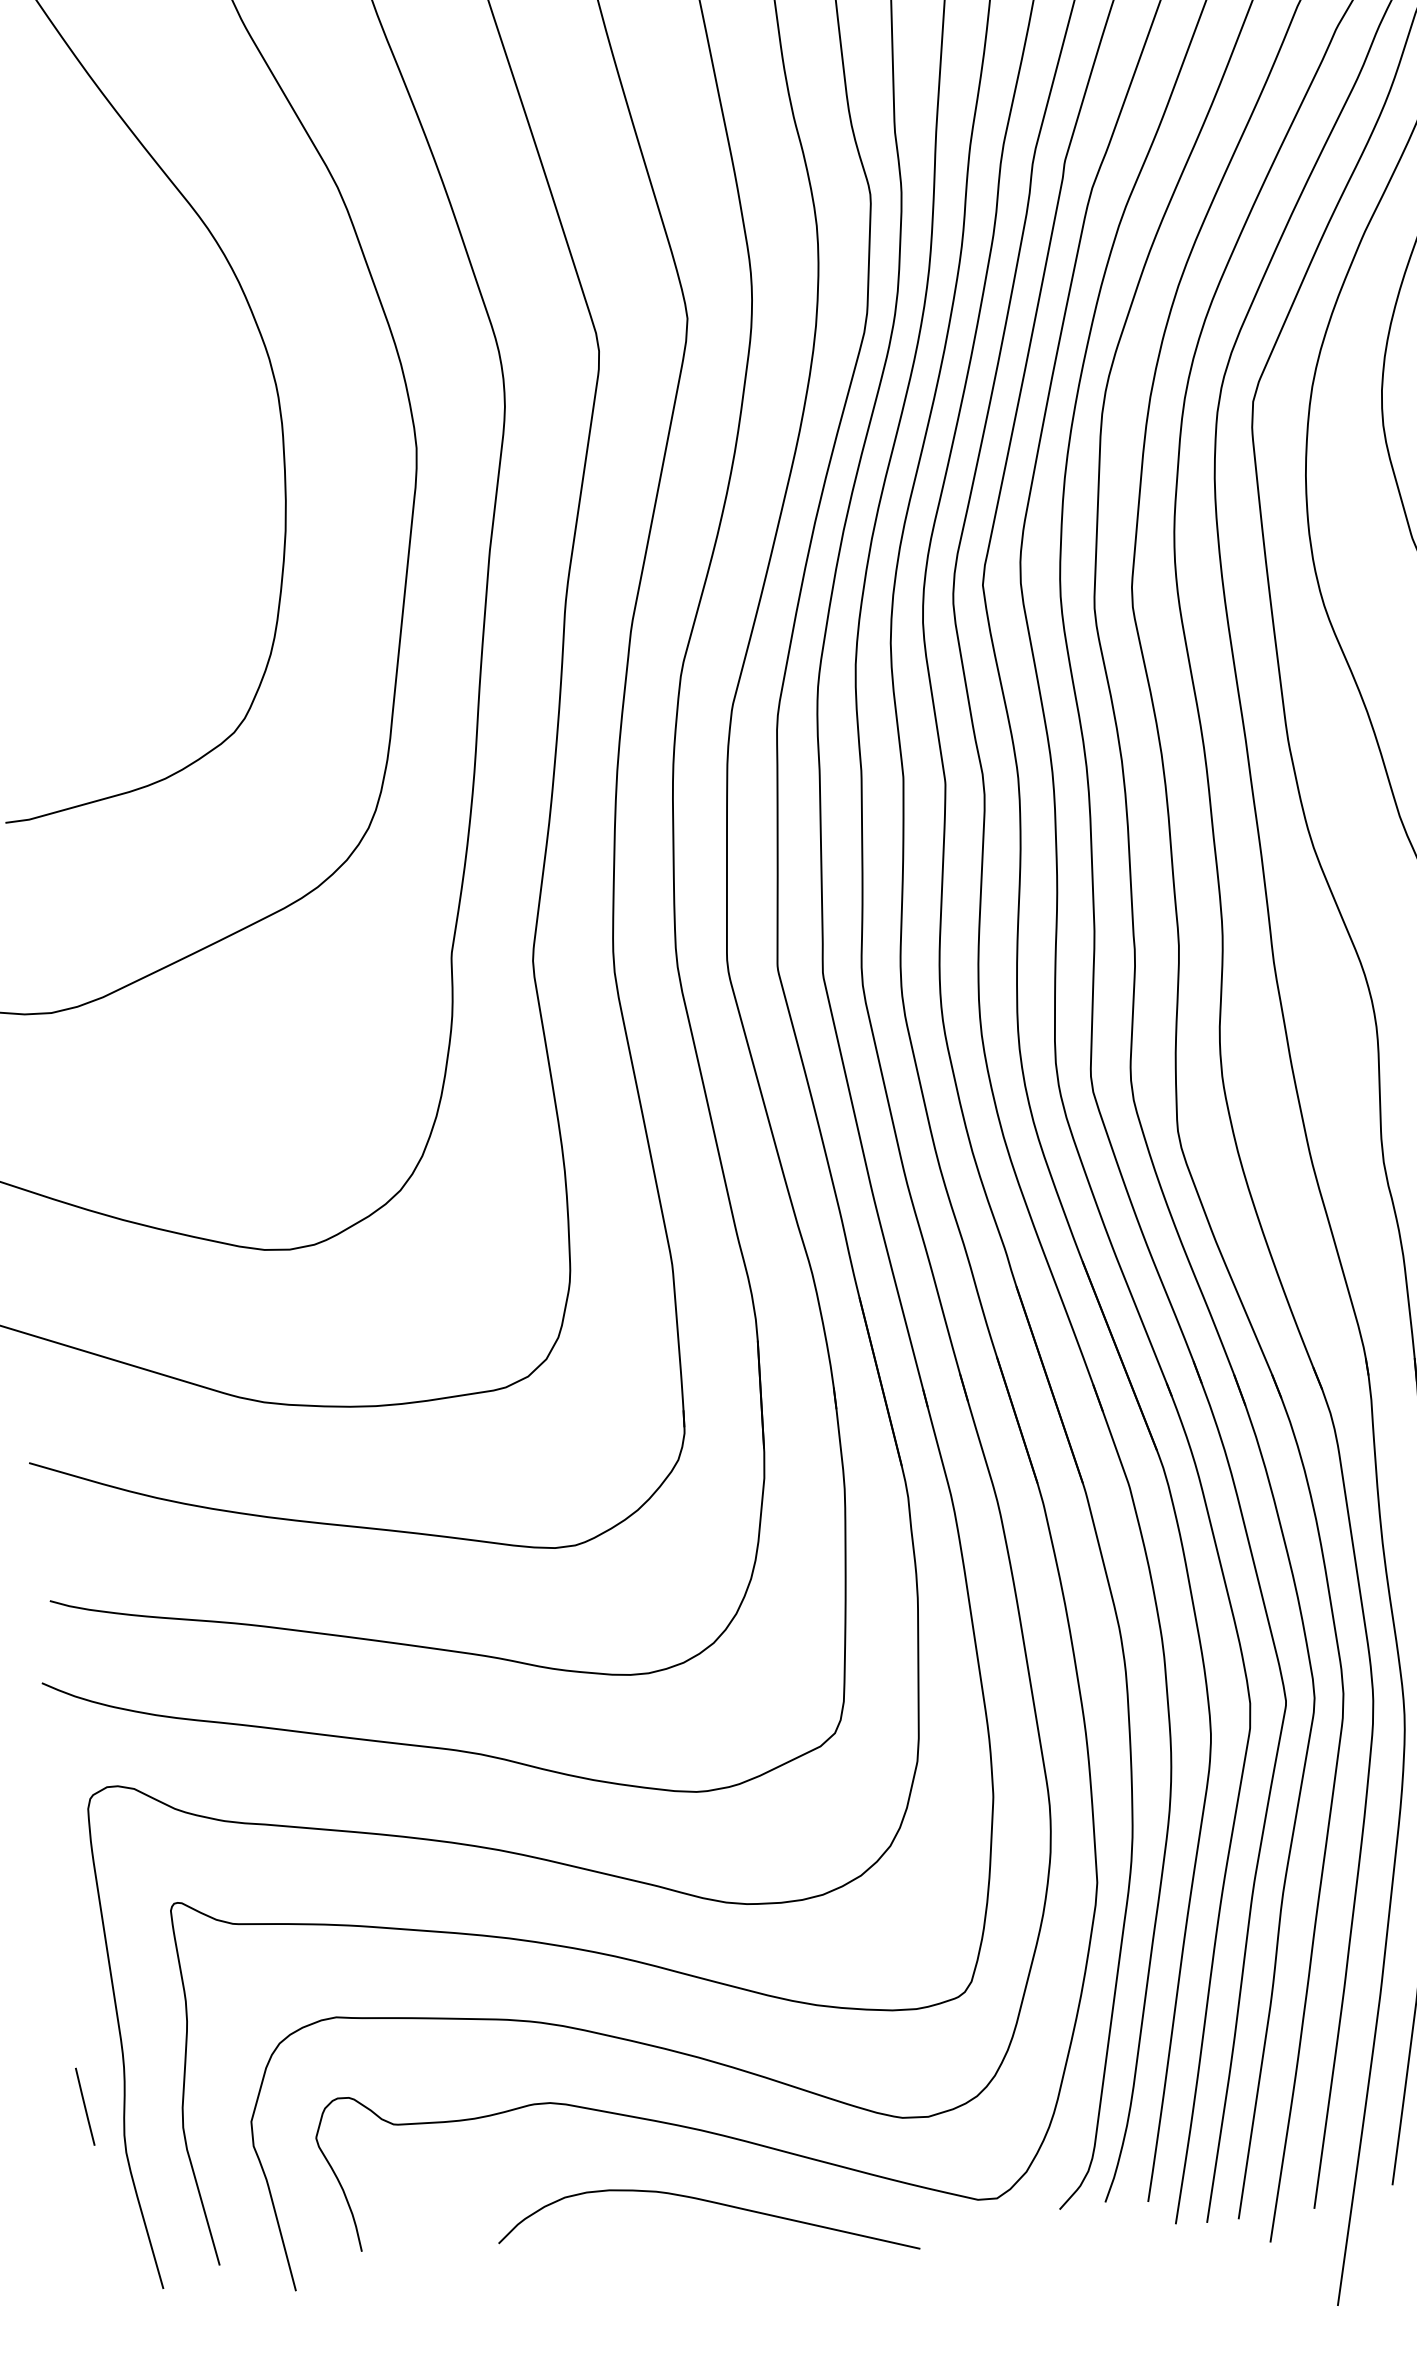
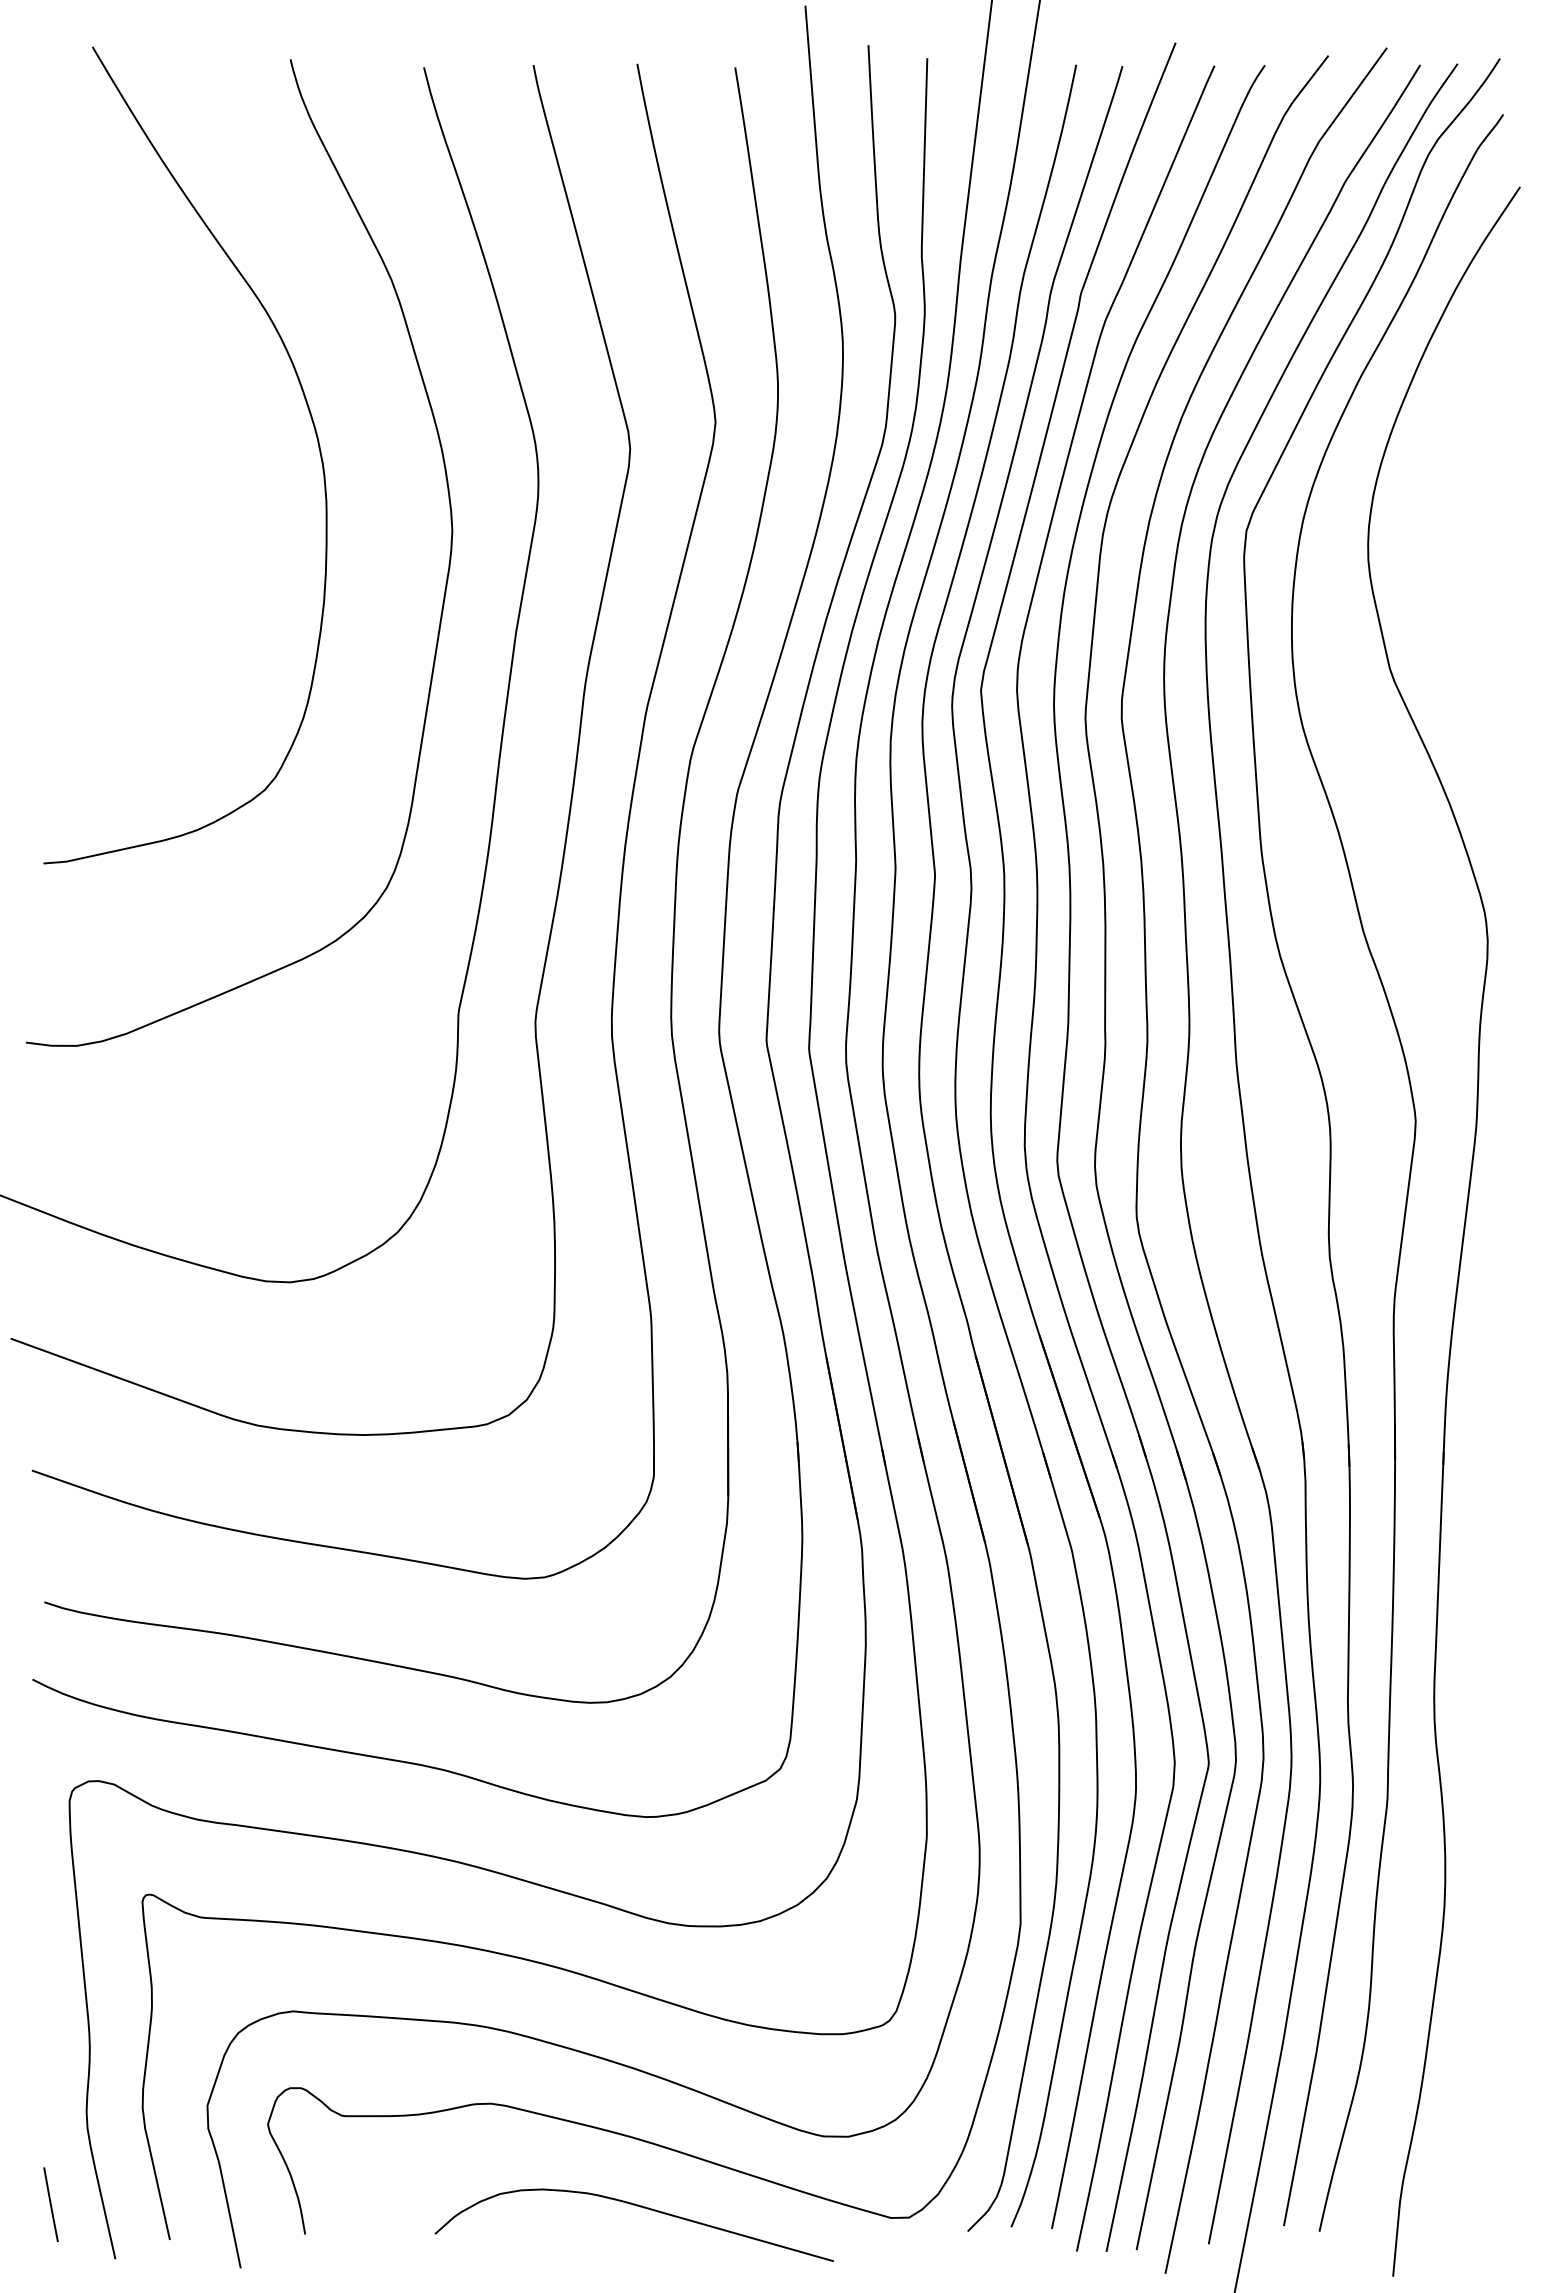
line: (84, 2106) -> (50, 2204), moved

